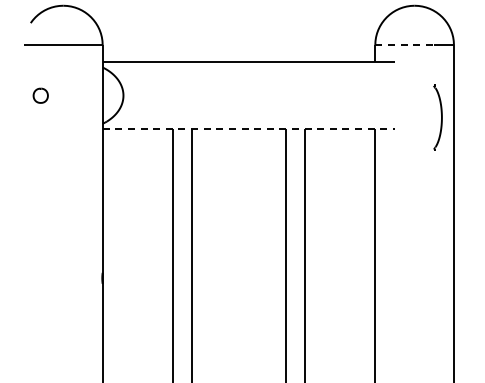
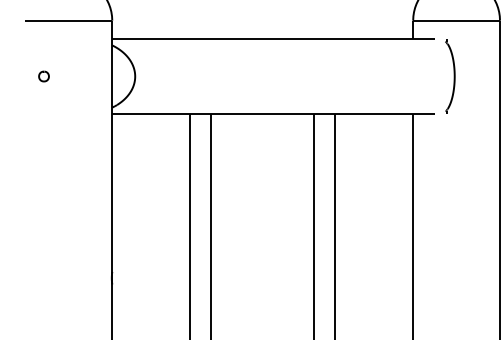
line: (404, 45) -> (445, 21), dashed -> solid
part: (40, 95) -> (43, 76), size x0.62
part: (437, 117) -> (449, 76), moved
line: (249, 129) -> (274, 113), dashed -> solid

